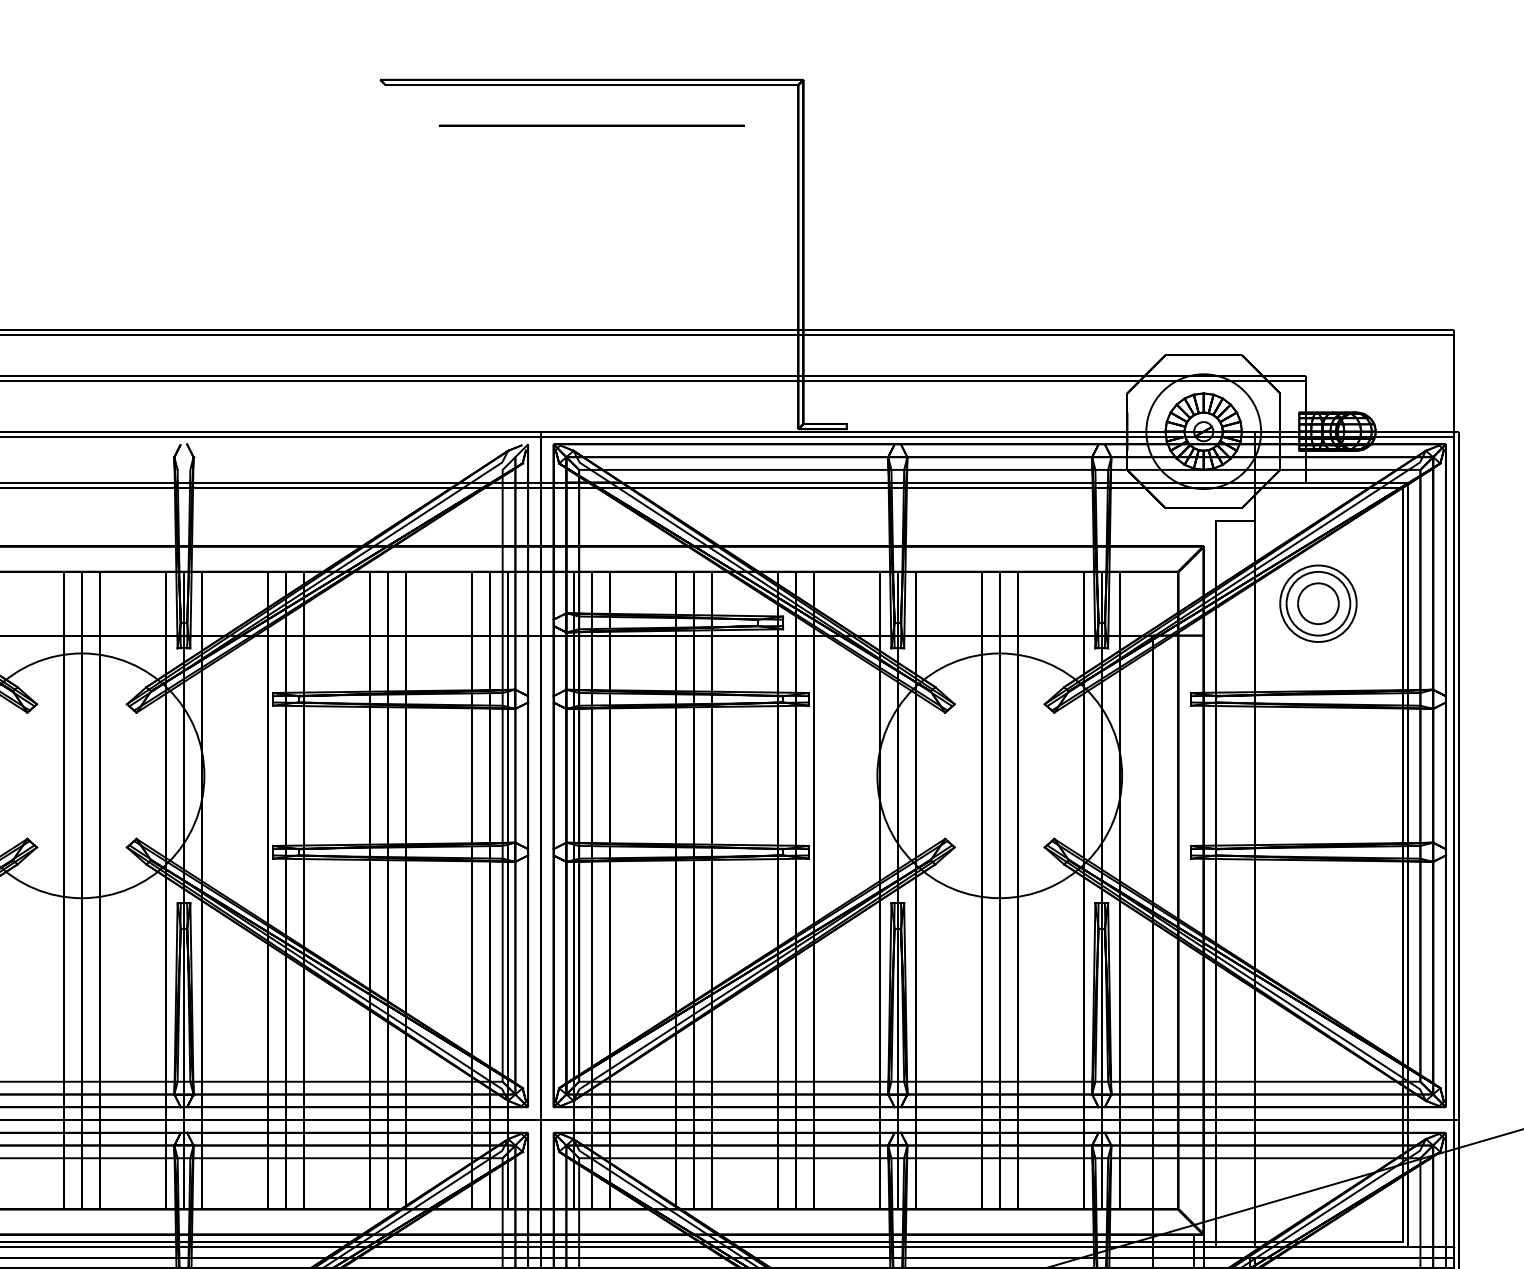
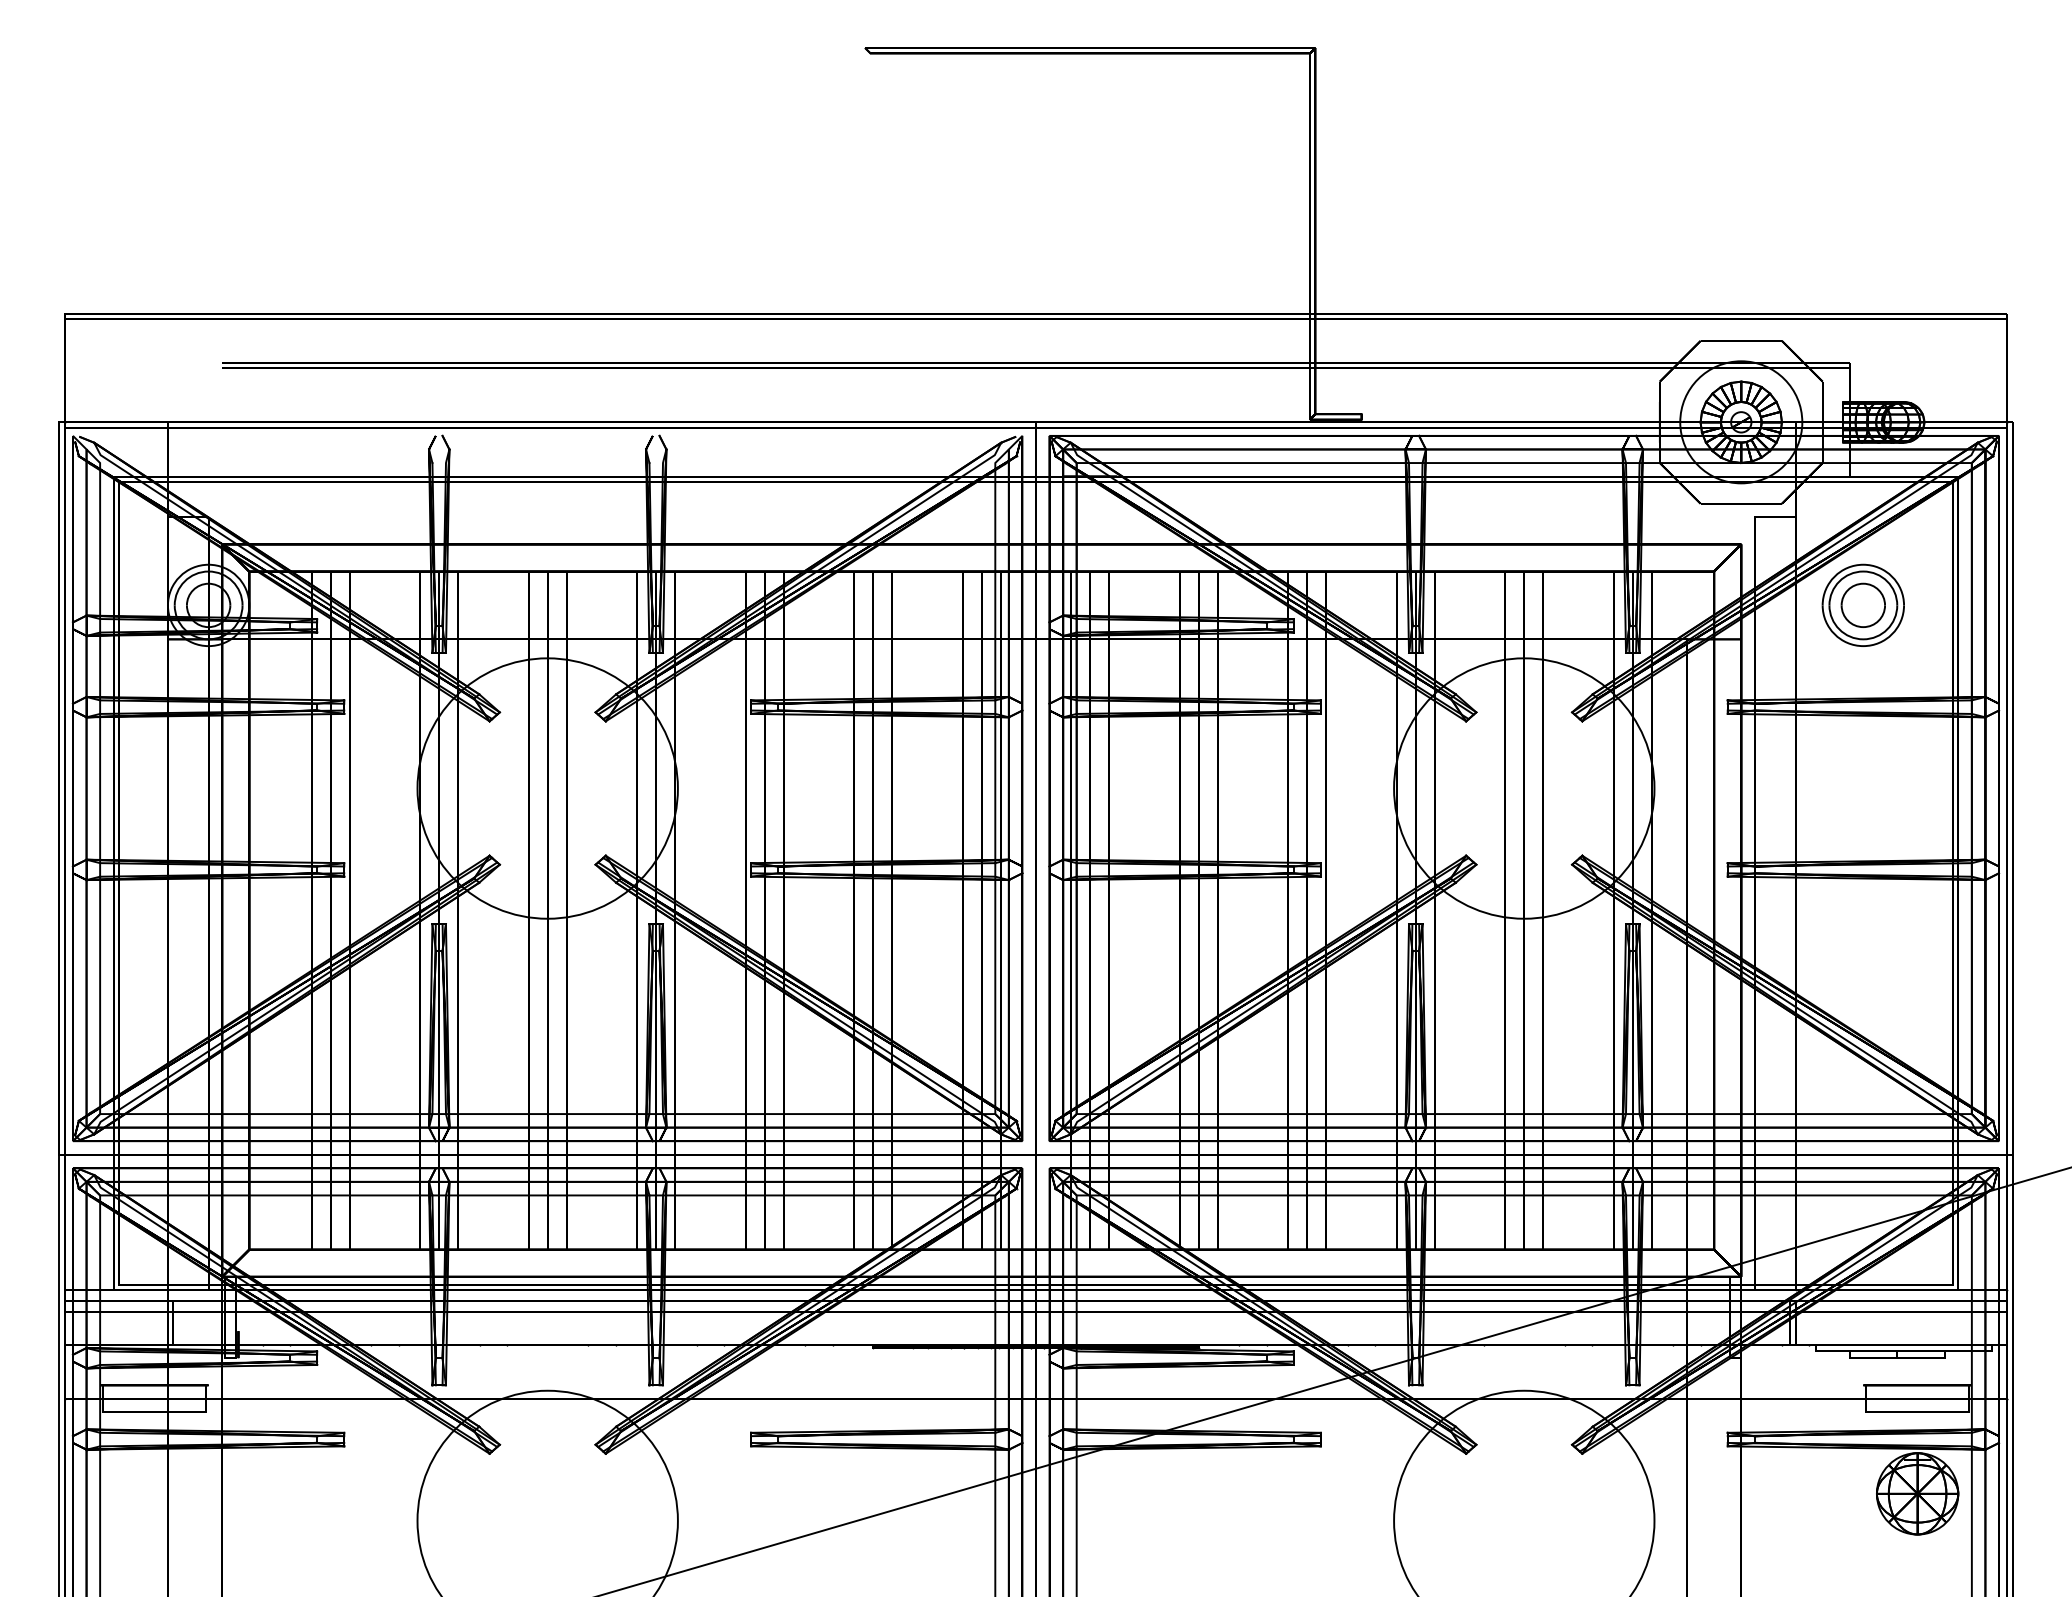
circle: (591, 125) -> (1089, 96), removed

